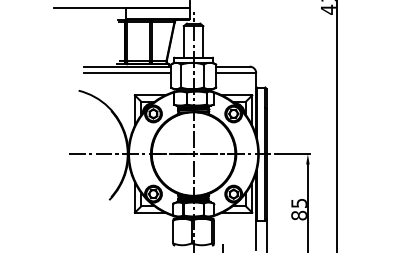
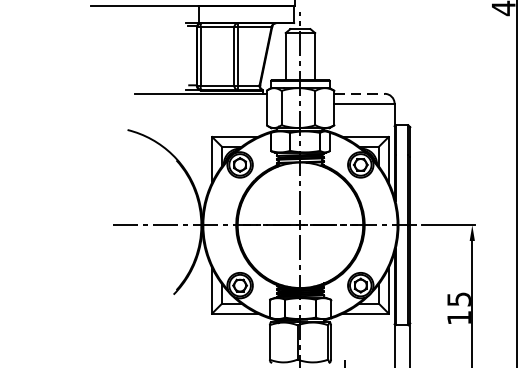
line: (232, 66) -> (358, 93), solid -> dashed
line: (127, 73) -> (201, 104), removed
text: (298, 215) -> (458, 317), 85 -> 15

